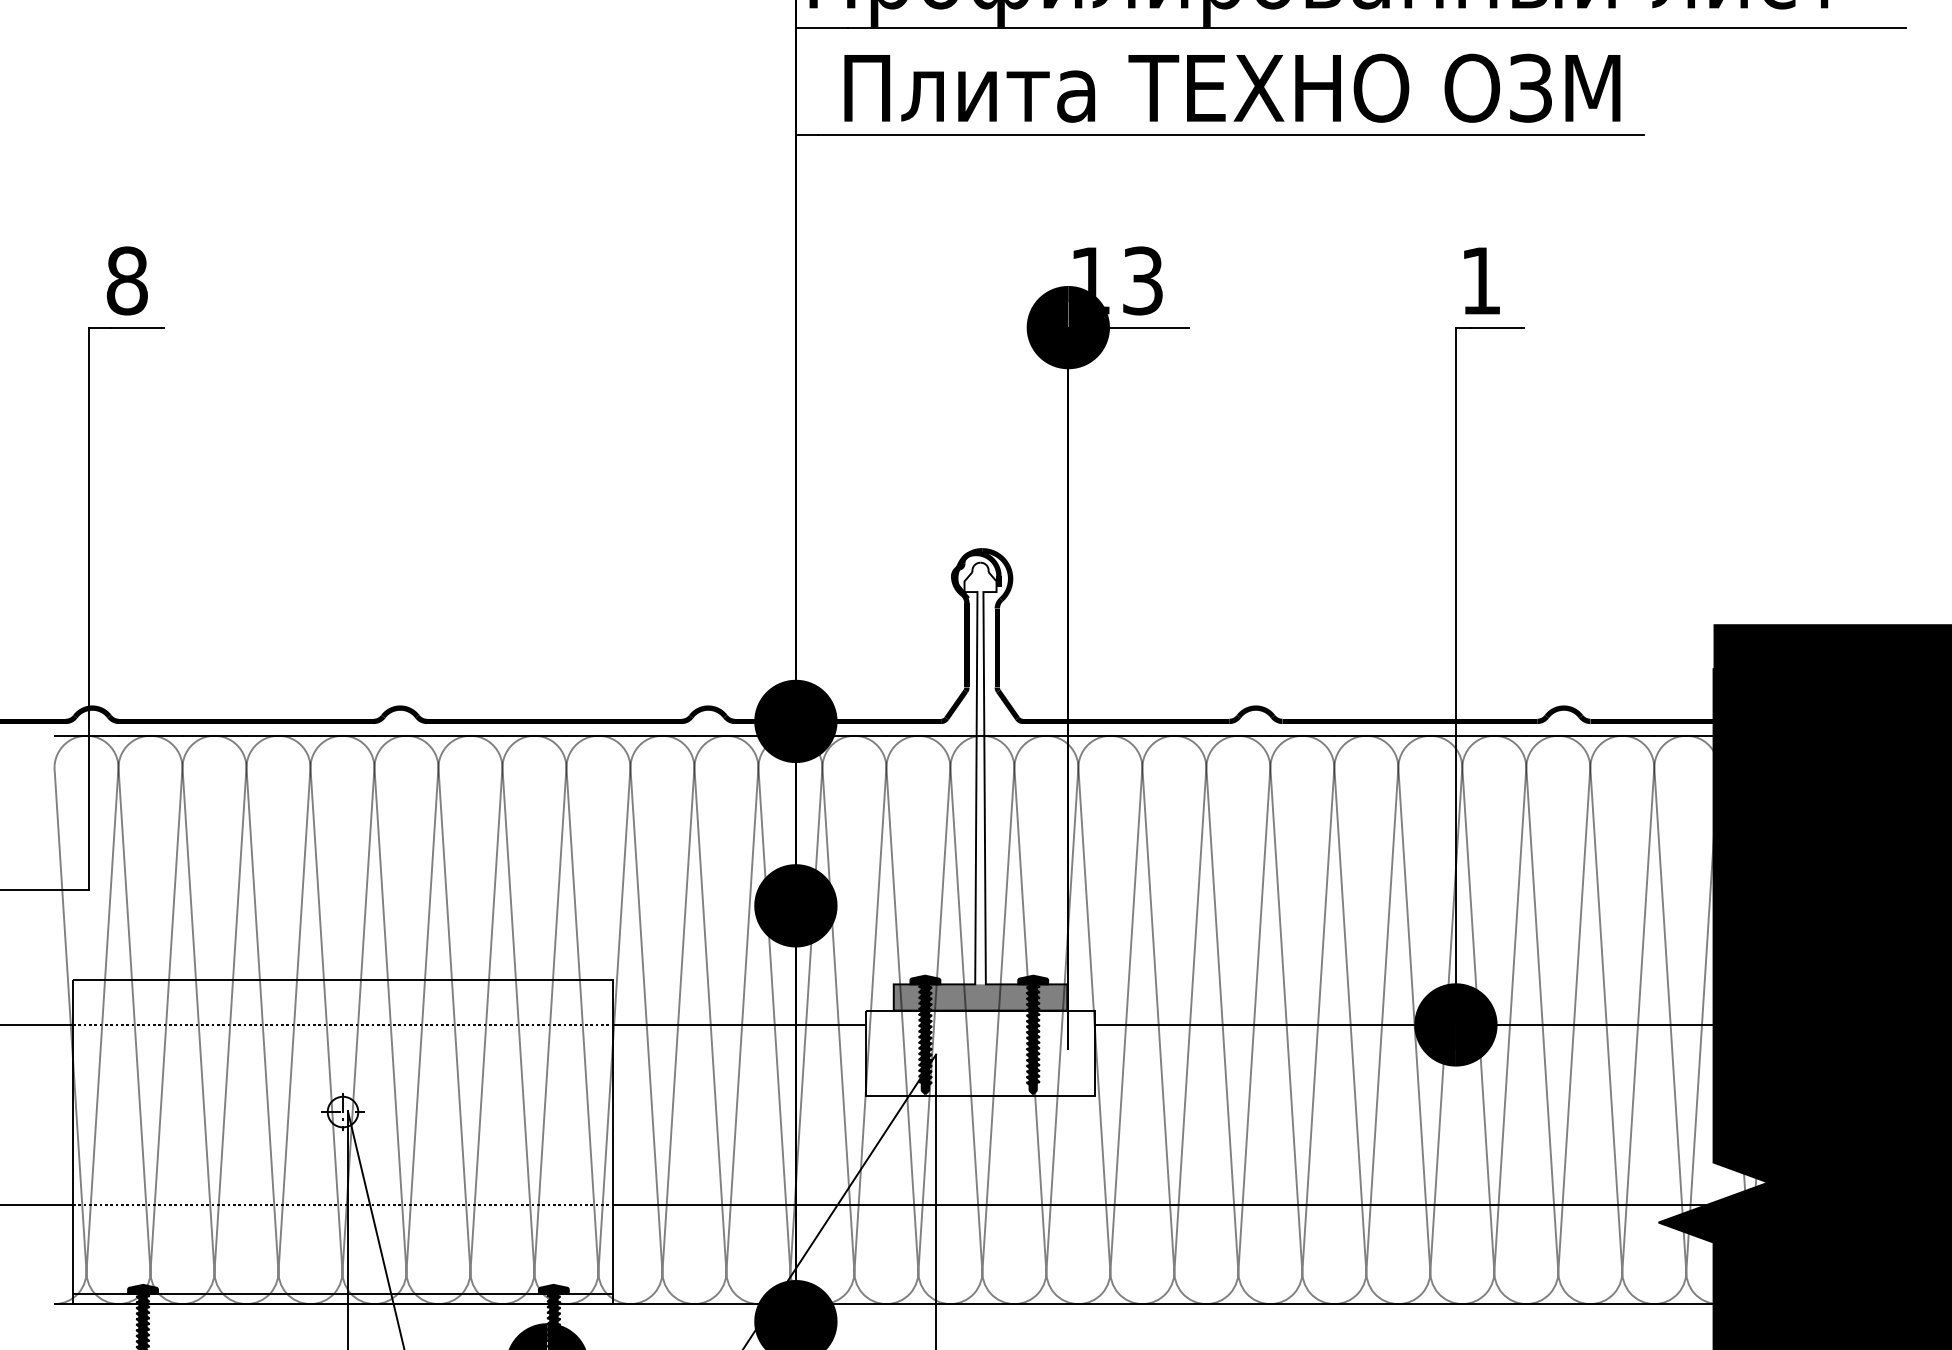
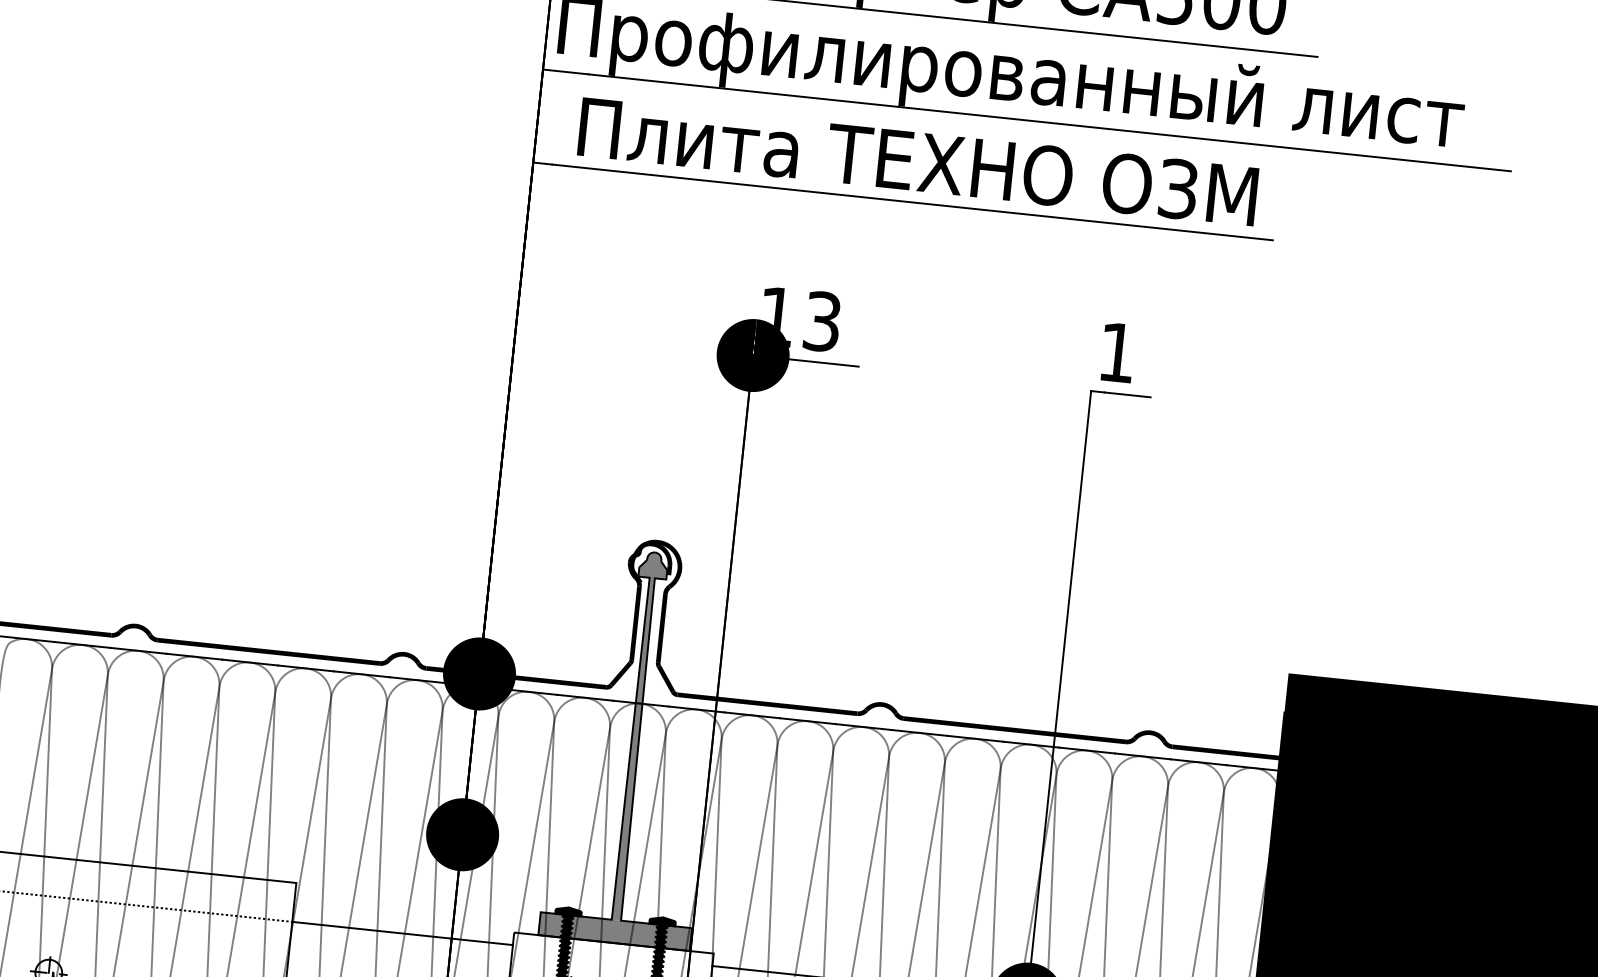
fill: (980, 773) -> (635, 736), added

